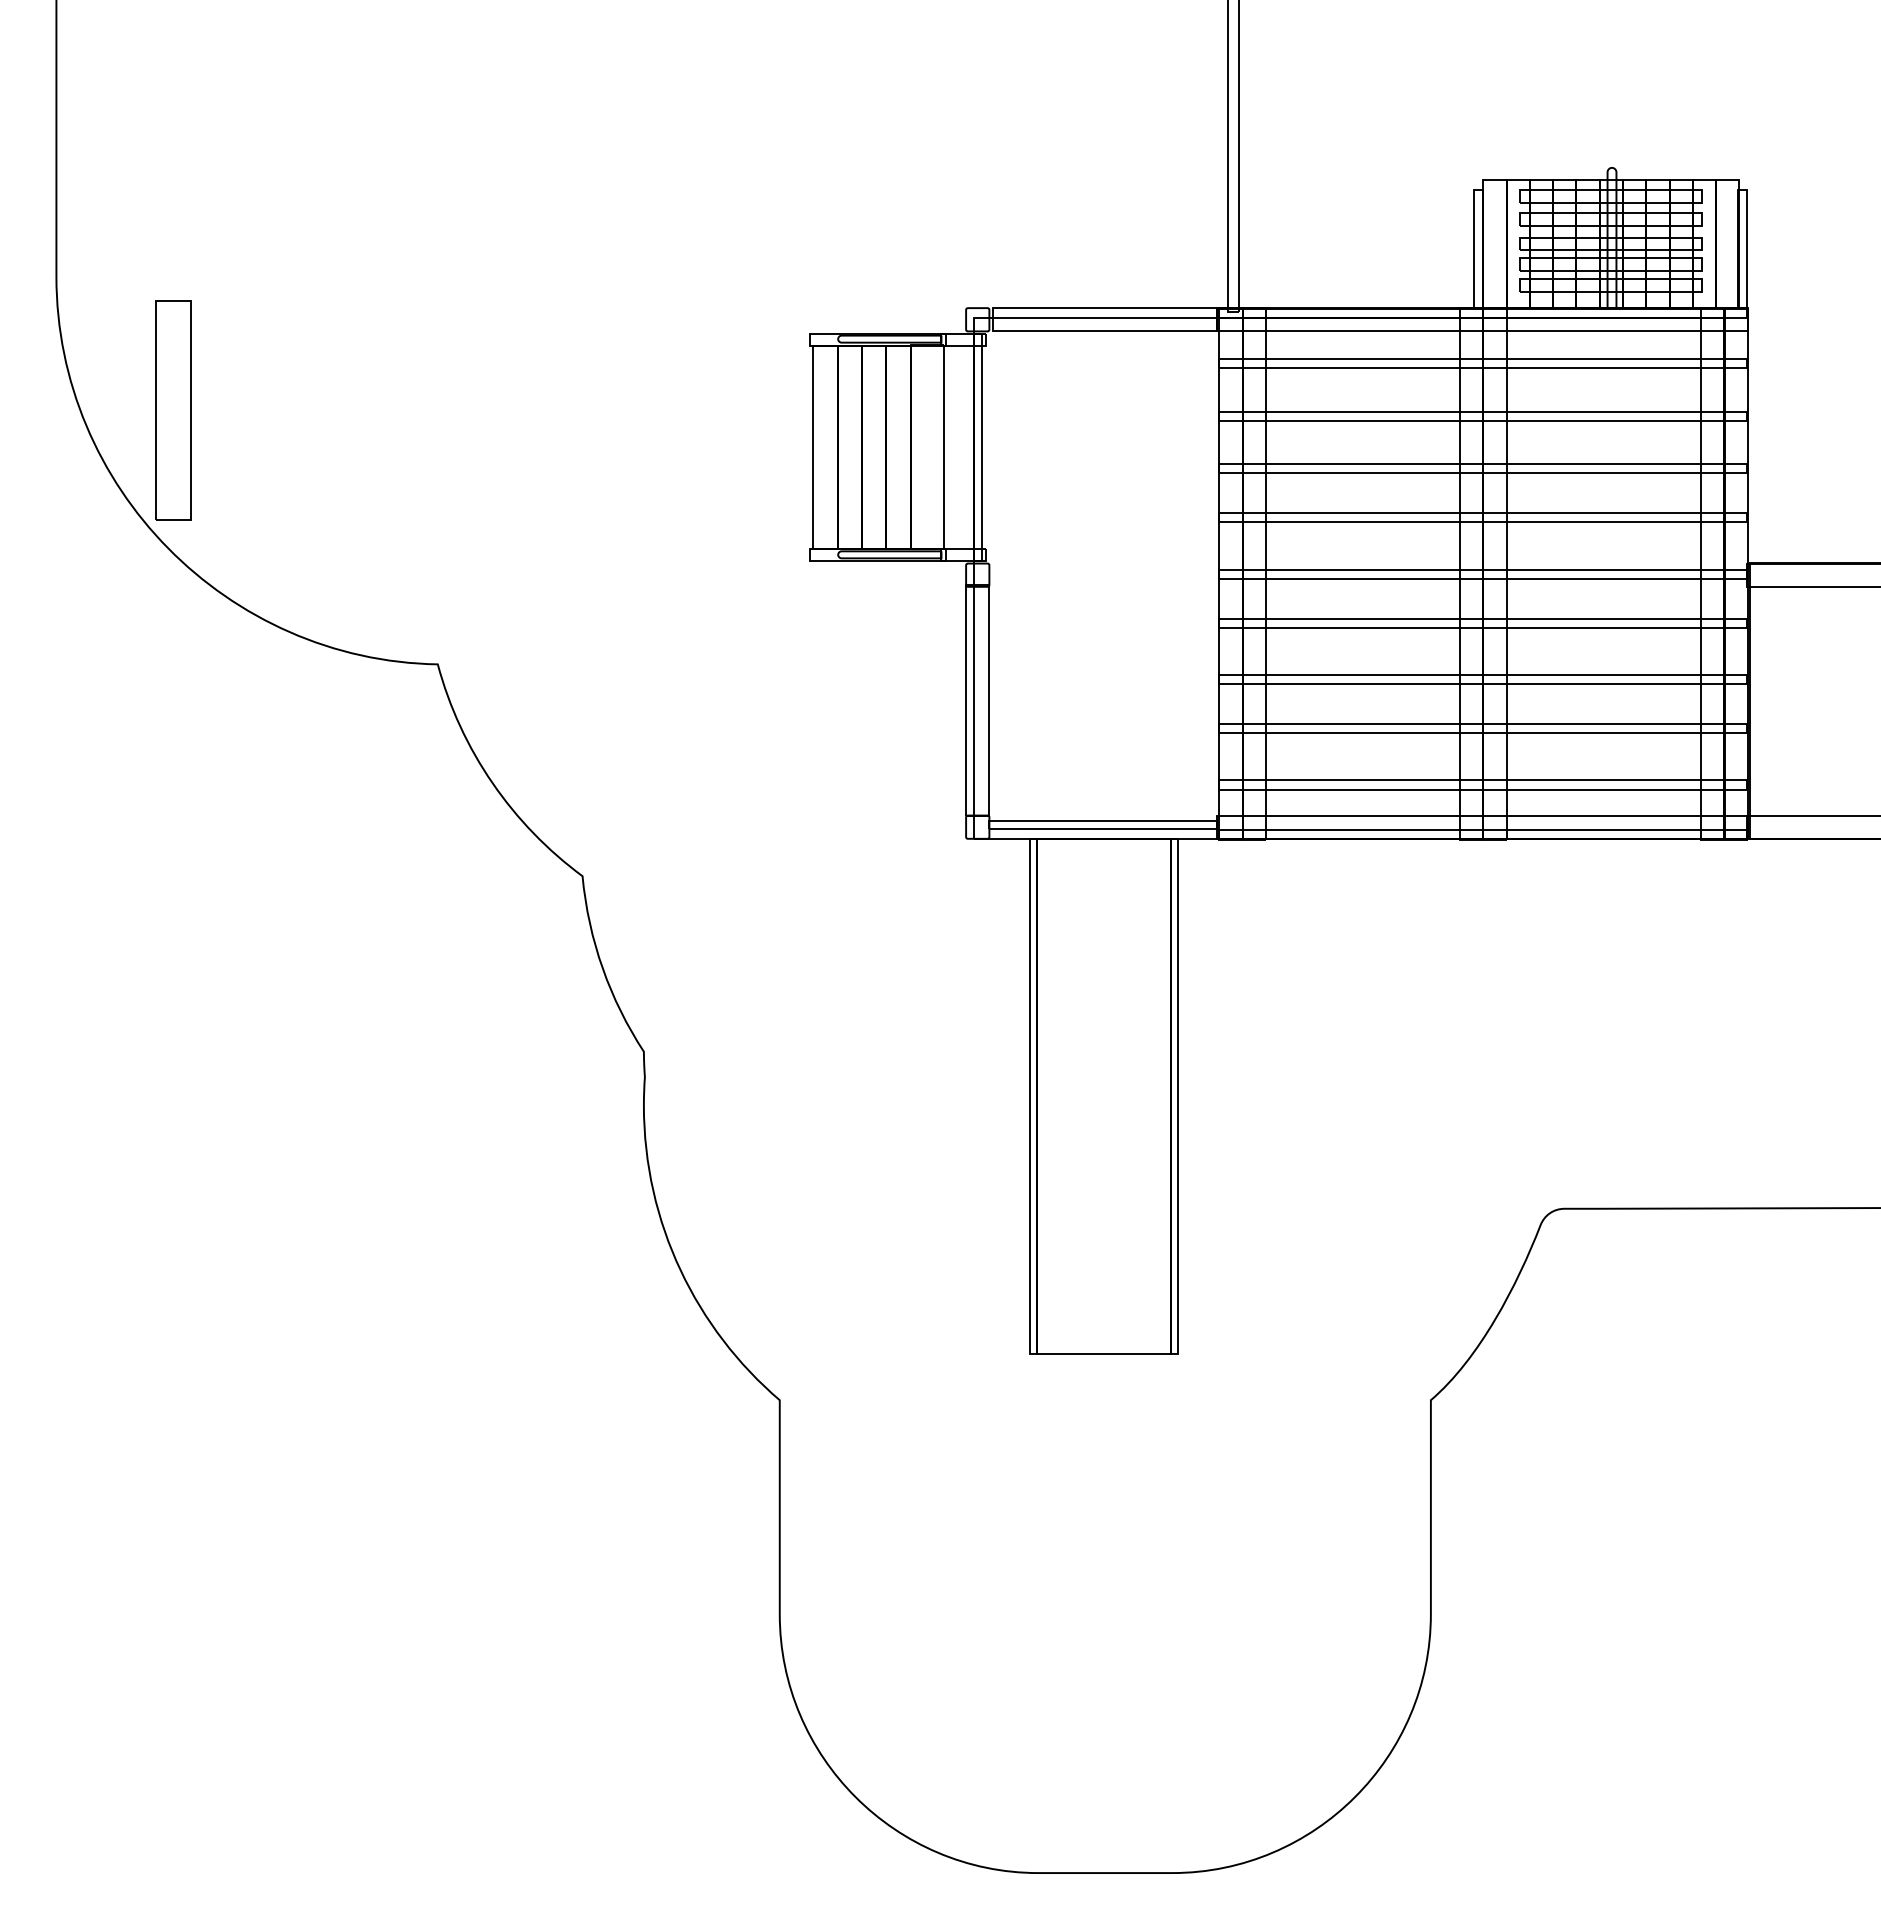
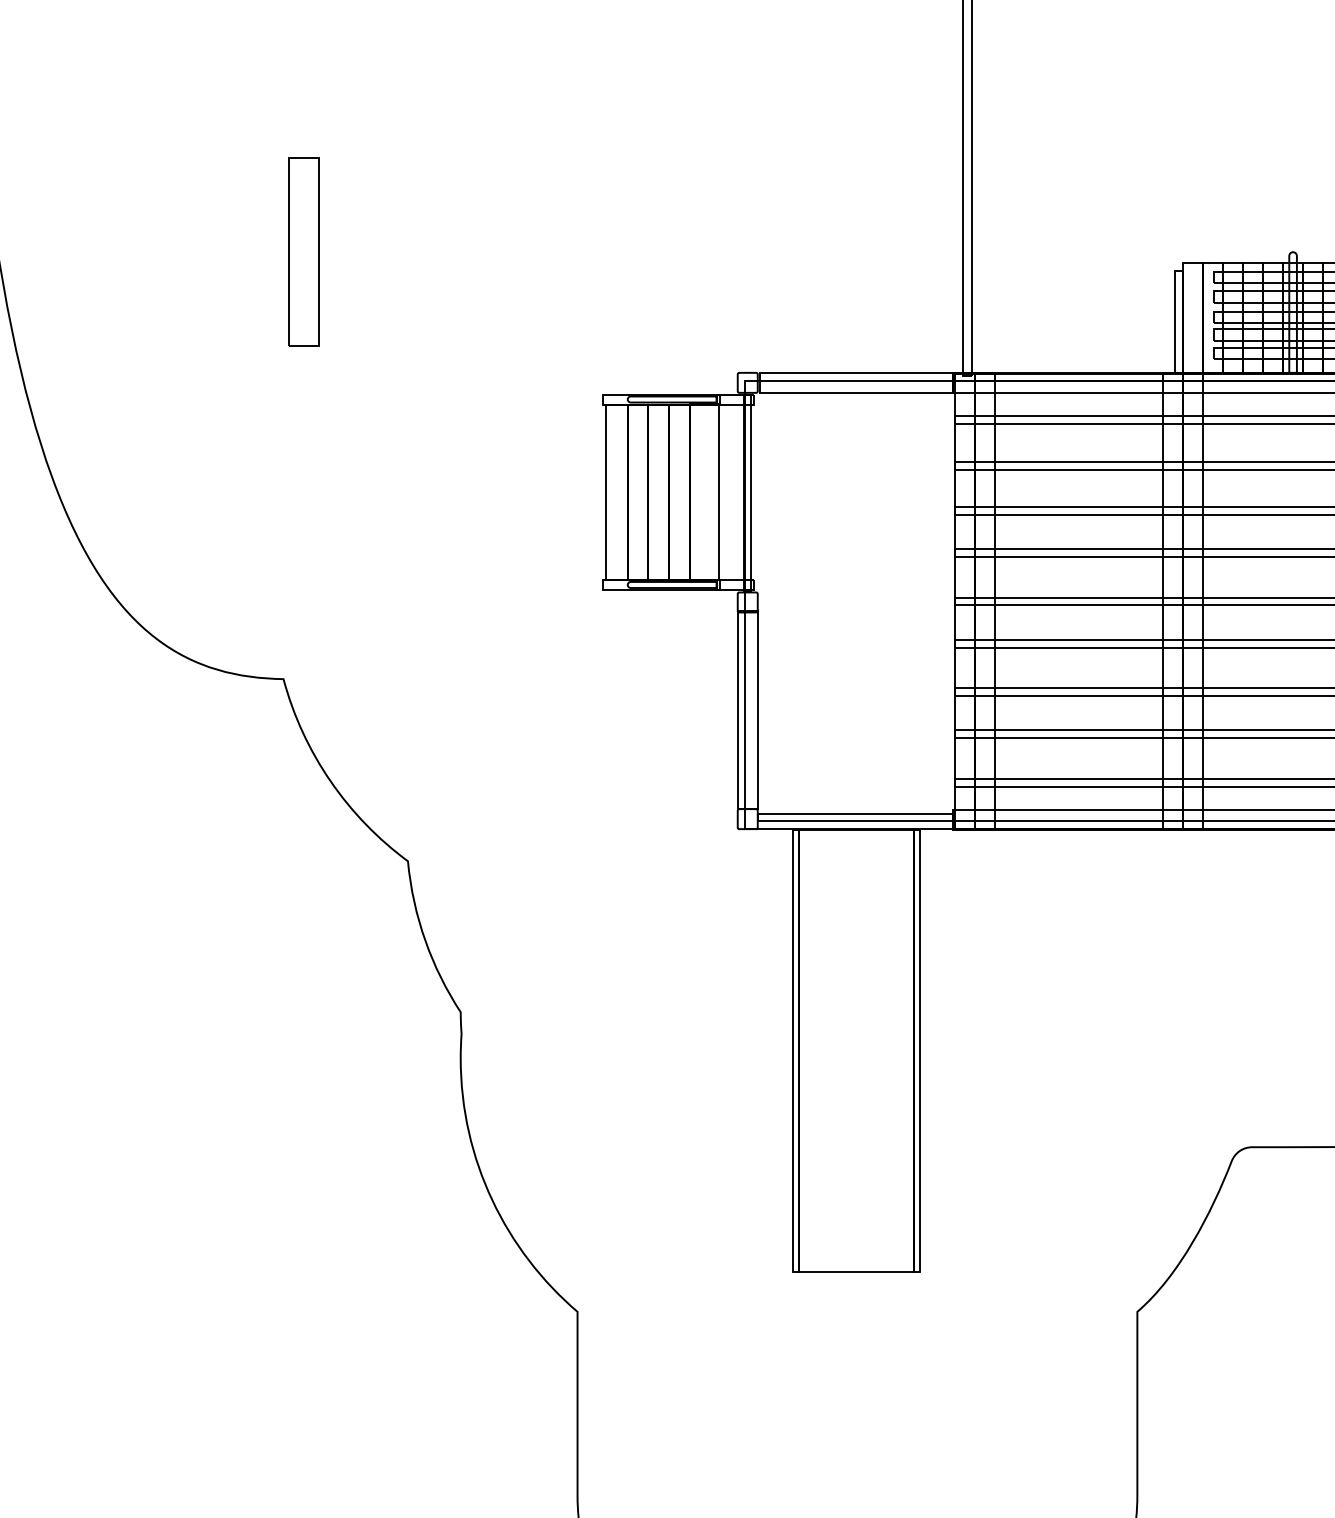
part: (173, 410) -> (303, 251), moved

